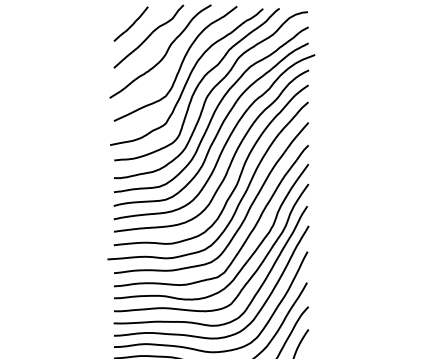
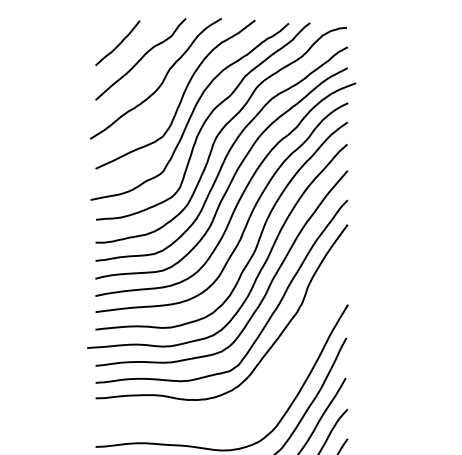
part: (247, 280) -> (268, 375), removed

